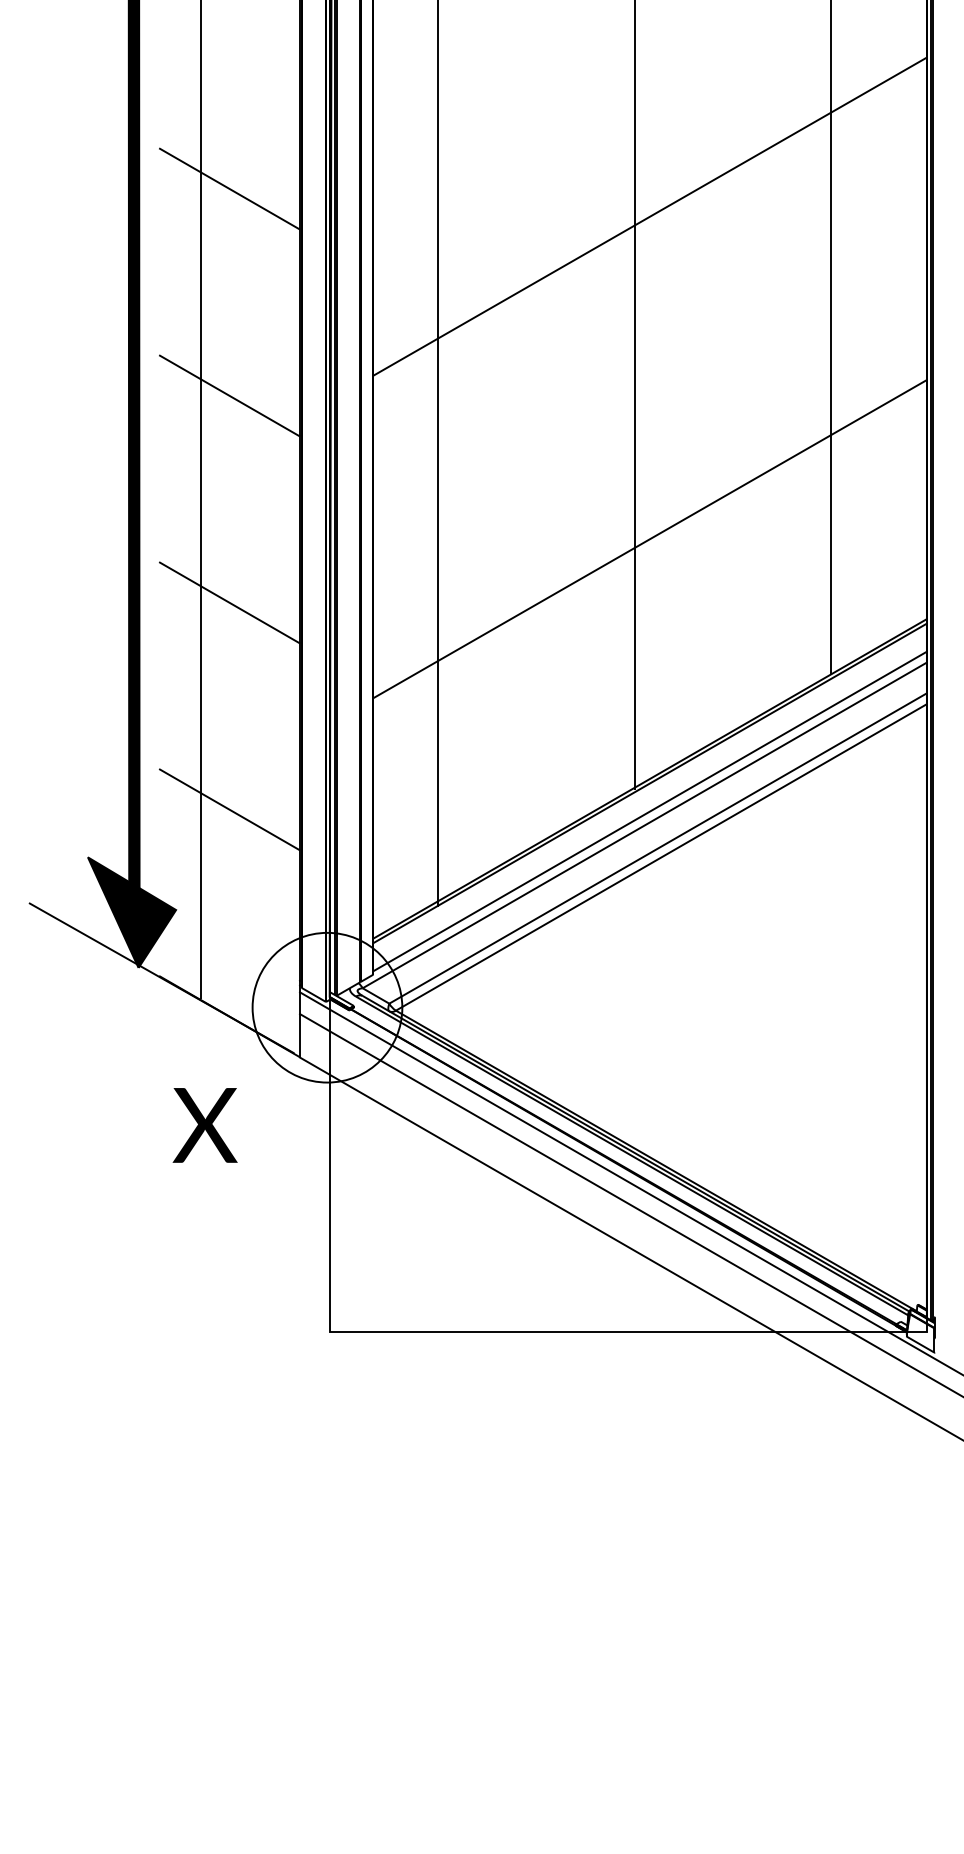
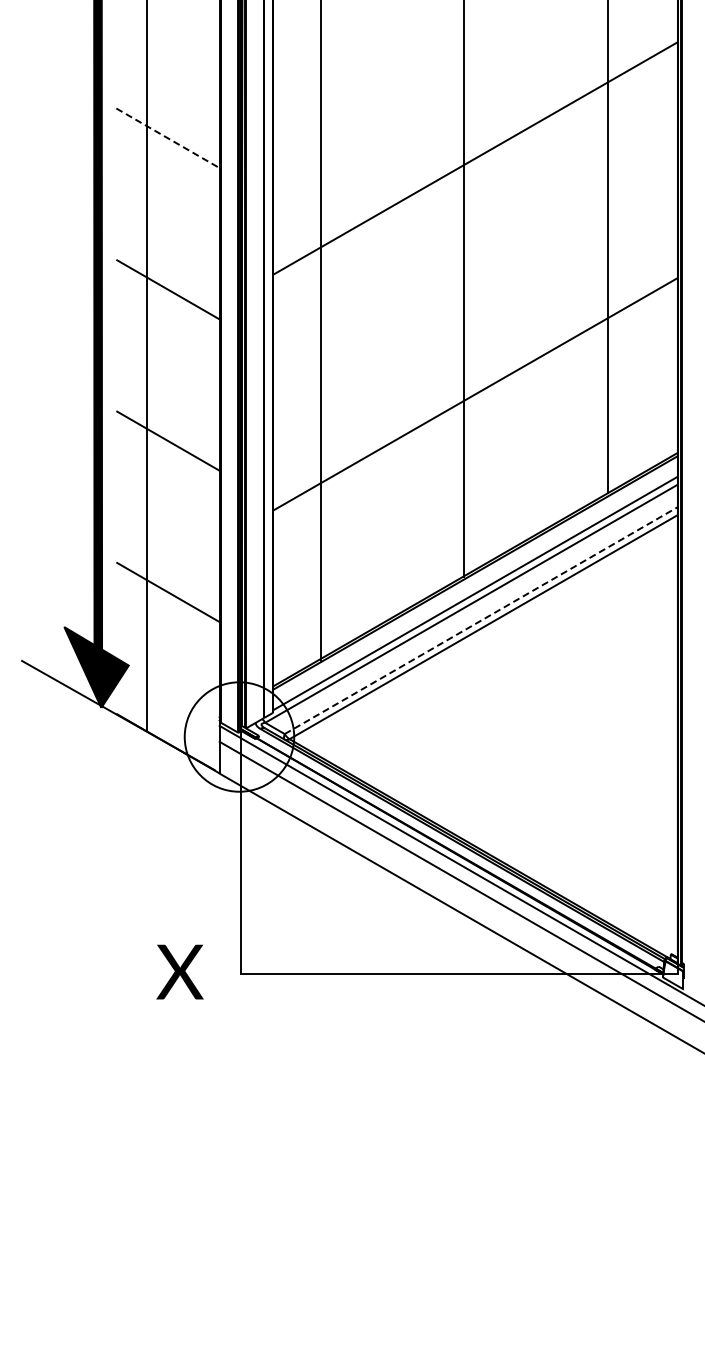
line: (230, 189) -> (168, 138), solid -> dashed
line: (658, 848) -> (481, 620), solid -> dashed
text: (204, 1124) -> (179, 971), moved

